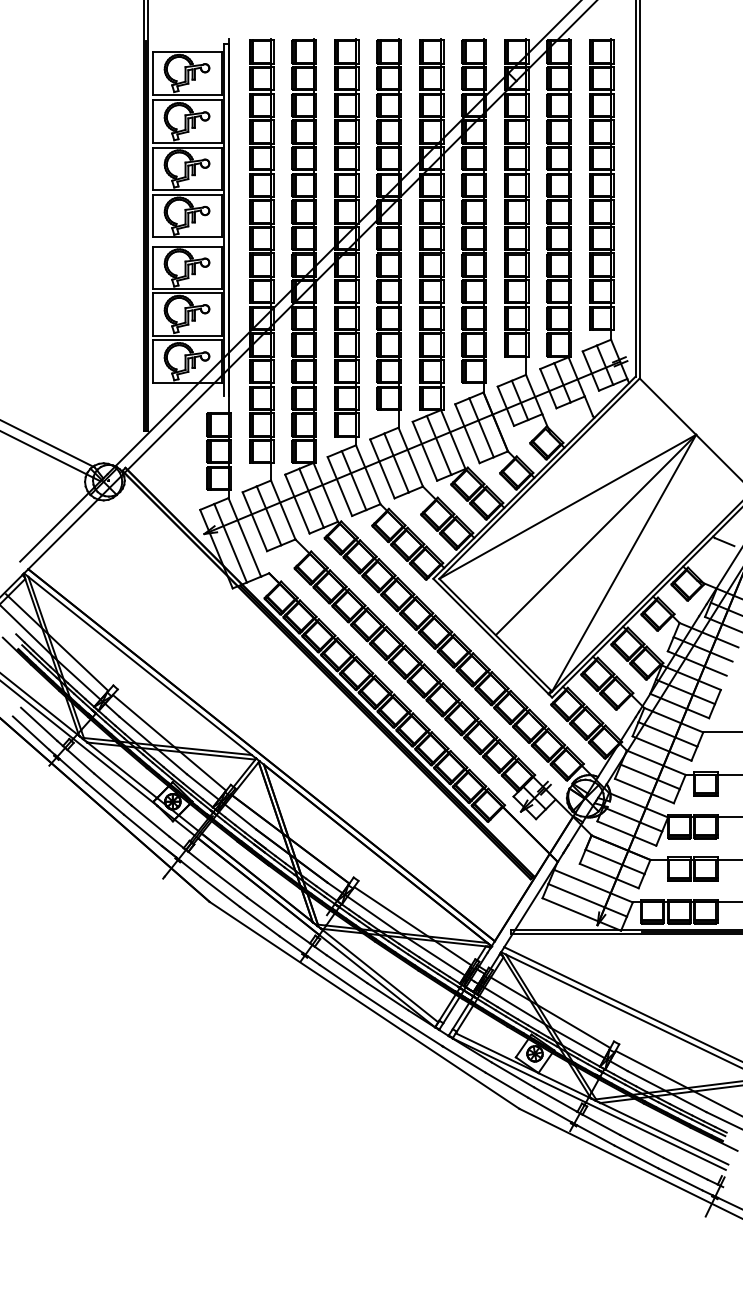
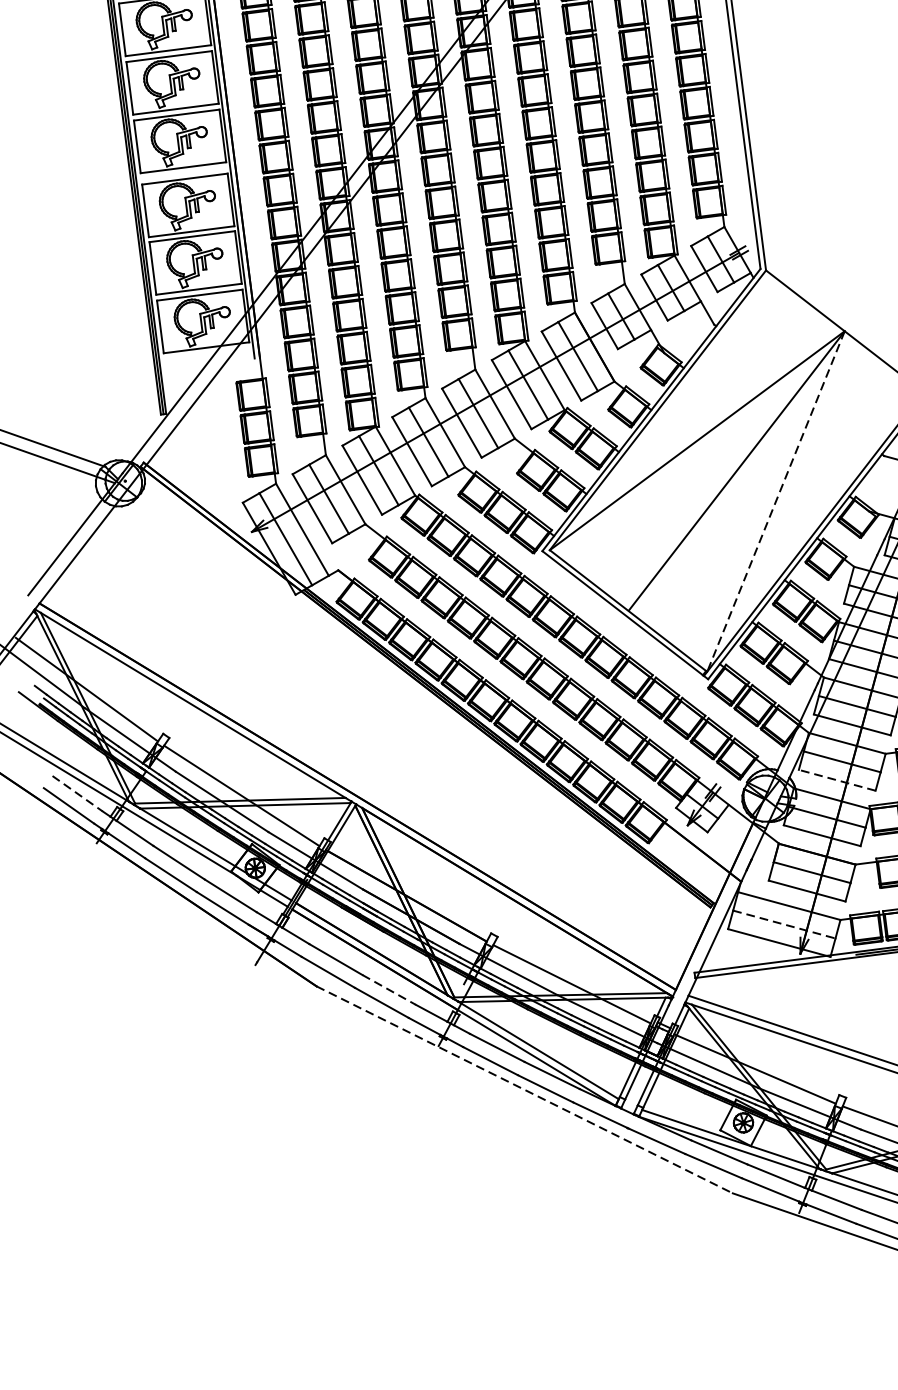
line: (623, 563) -> (775, 502), solid -> dashed
line: (39, 724) -> (78, 793), solid -> dashed
line: (644, 791) -> (837, 780), solid -> dashed
line: (587, 900) -> (784, 924), solid -> dashed
line: (266, 912) -> (388, 990), solid -> dashed
line: (364, 1005) -> (524, 1090), solid -> dashed

